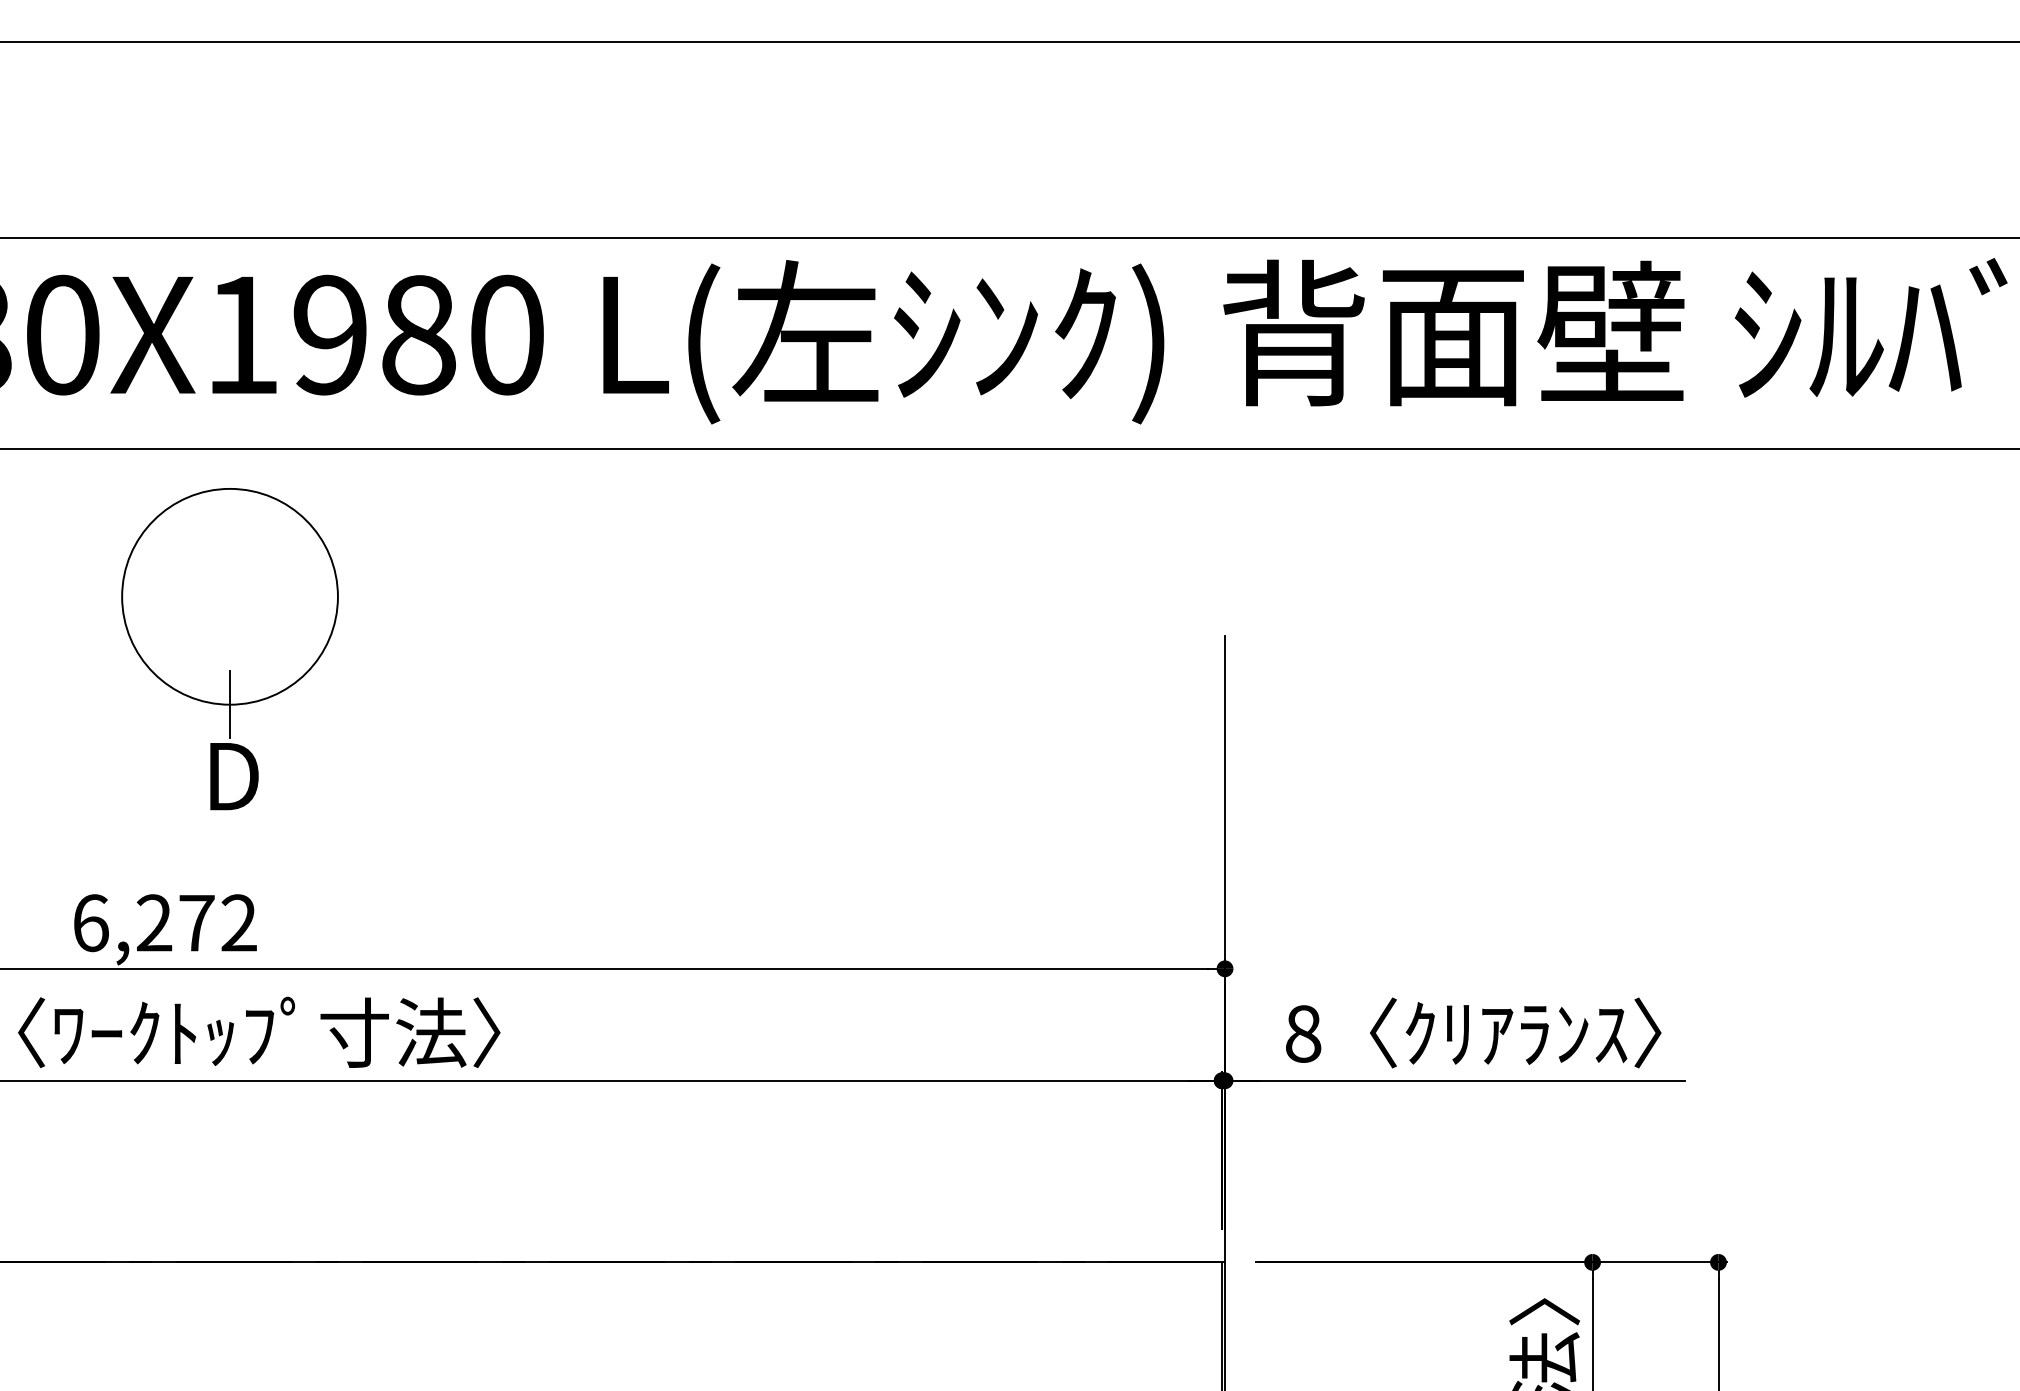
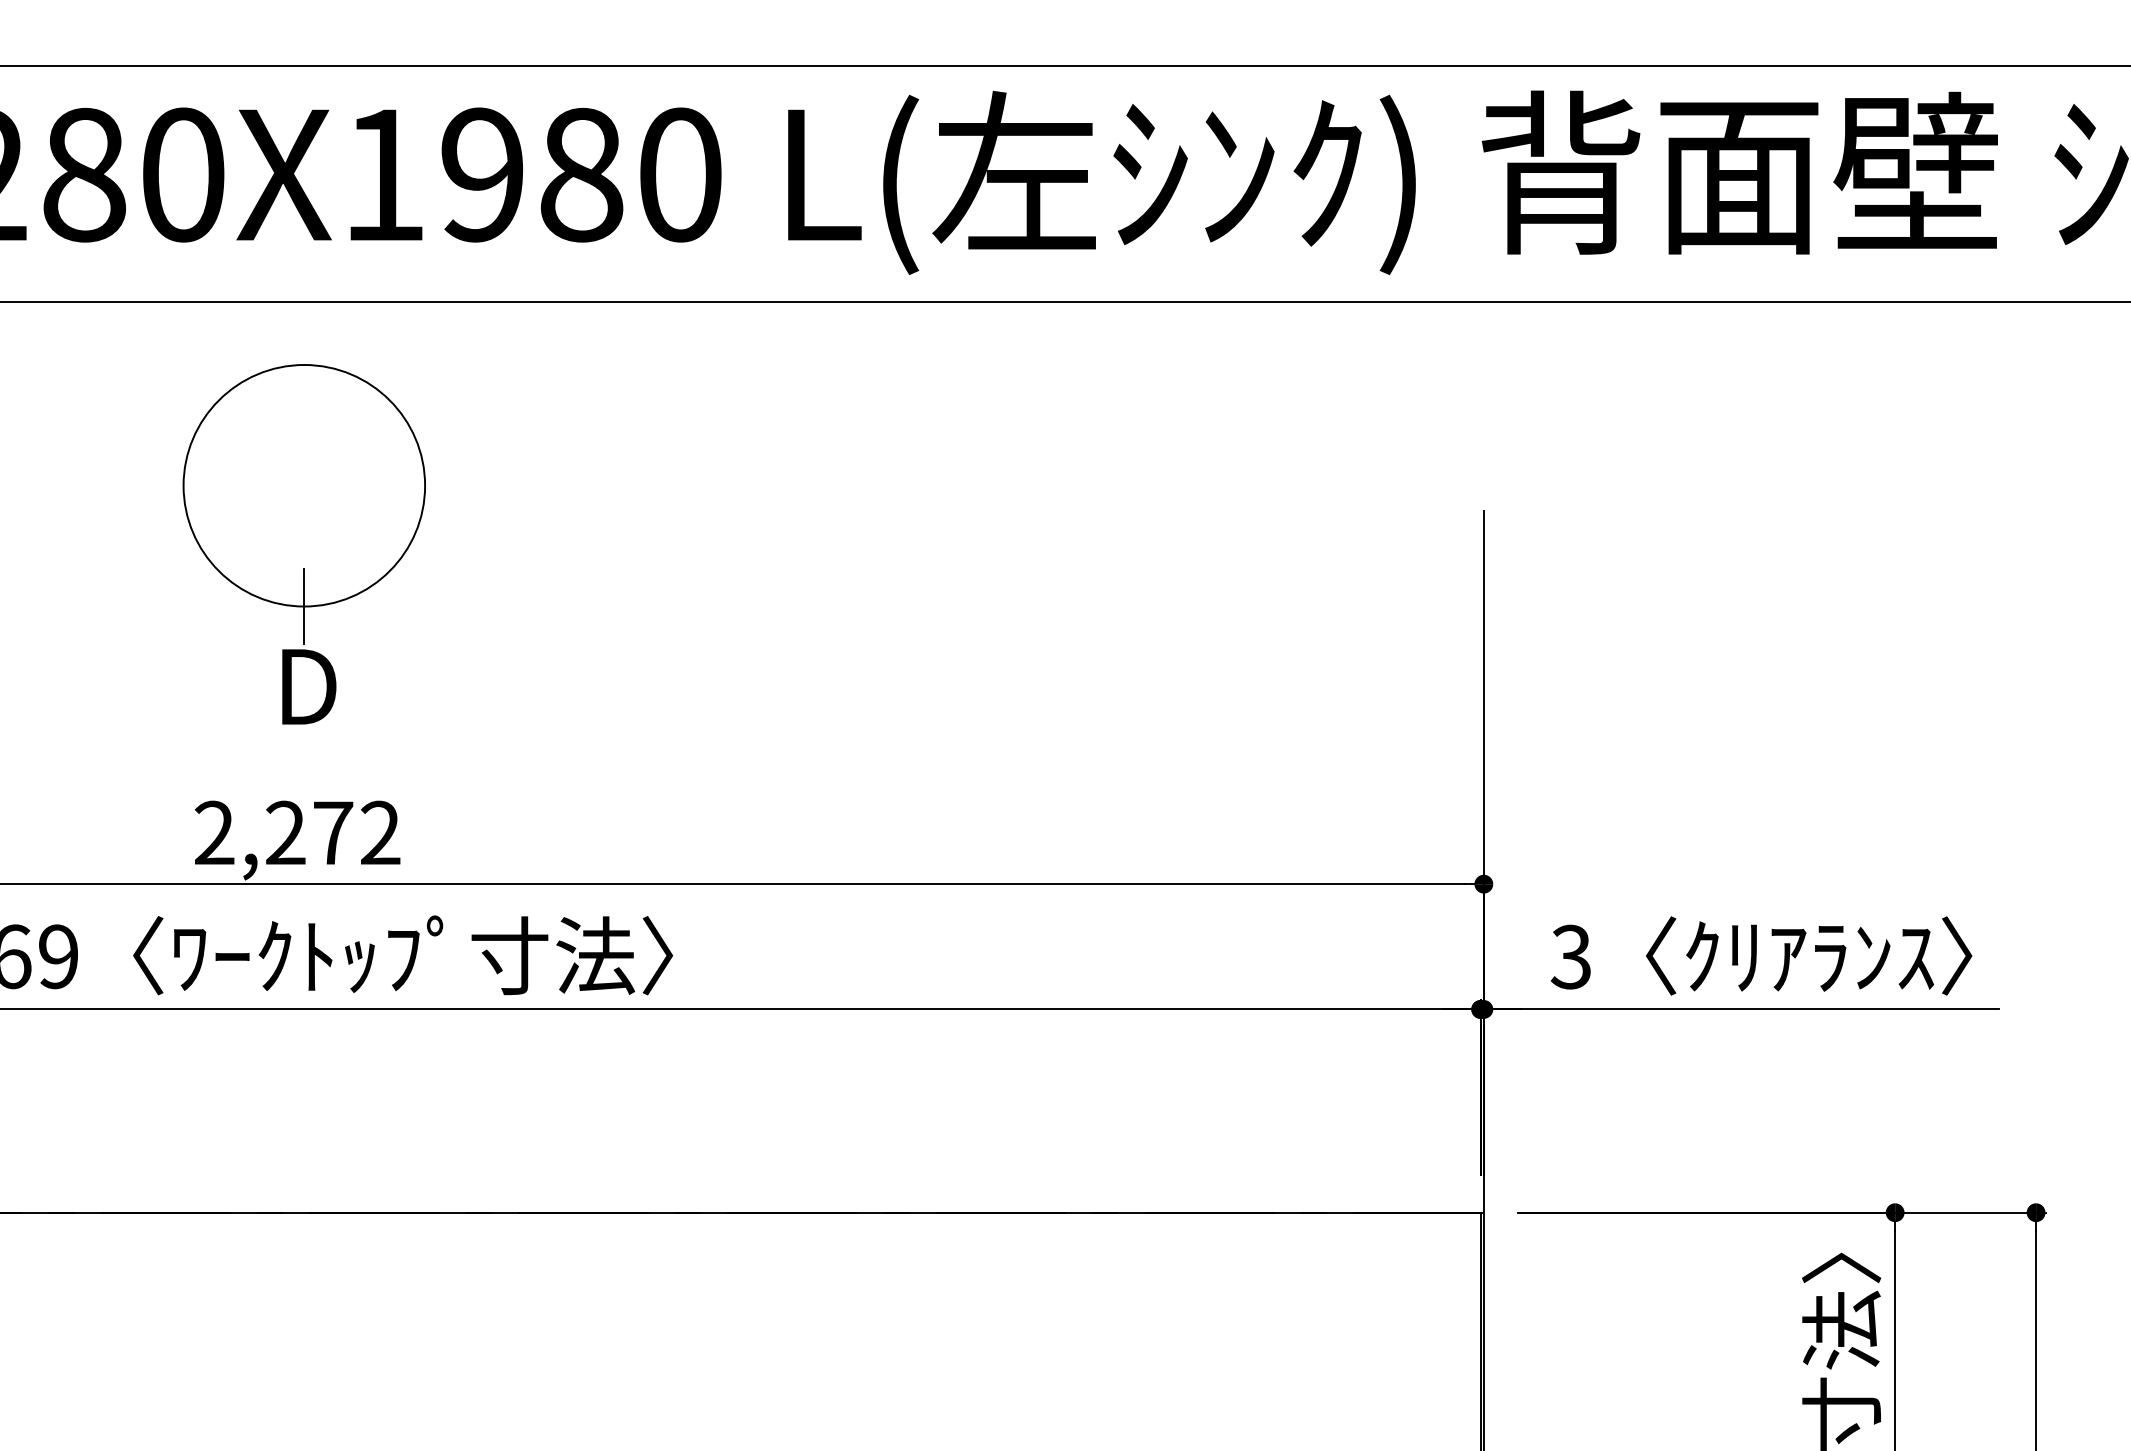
part: (229, 649) -> (303, 544), moved
text: (90, 923) -> (214, 833), 6,272 -> 2,272
text: (1302, 1033) -> (1570, 956), 8 -> 3

